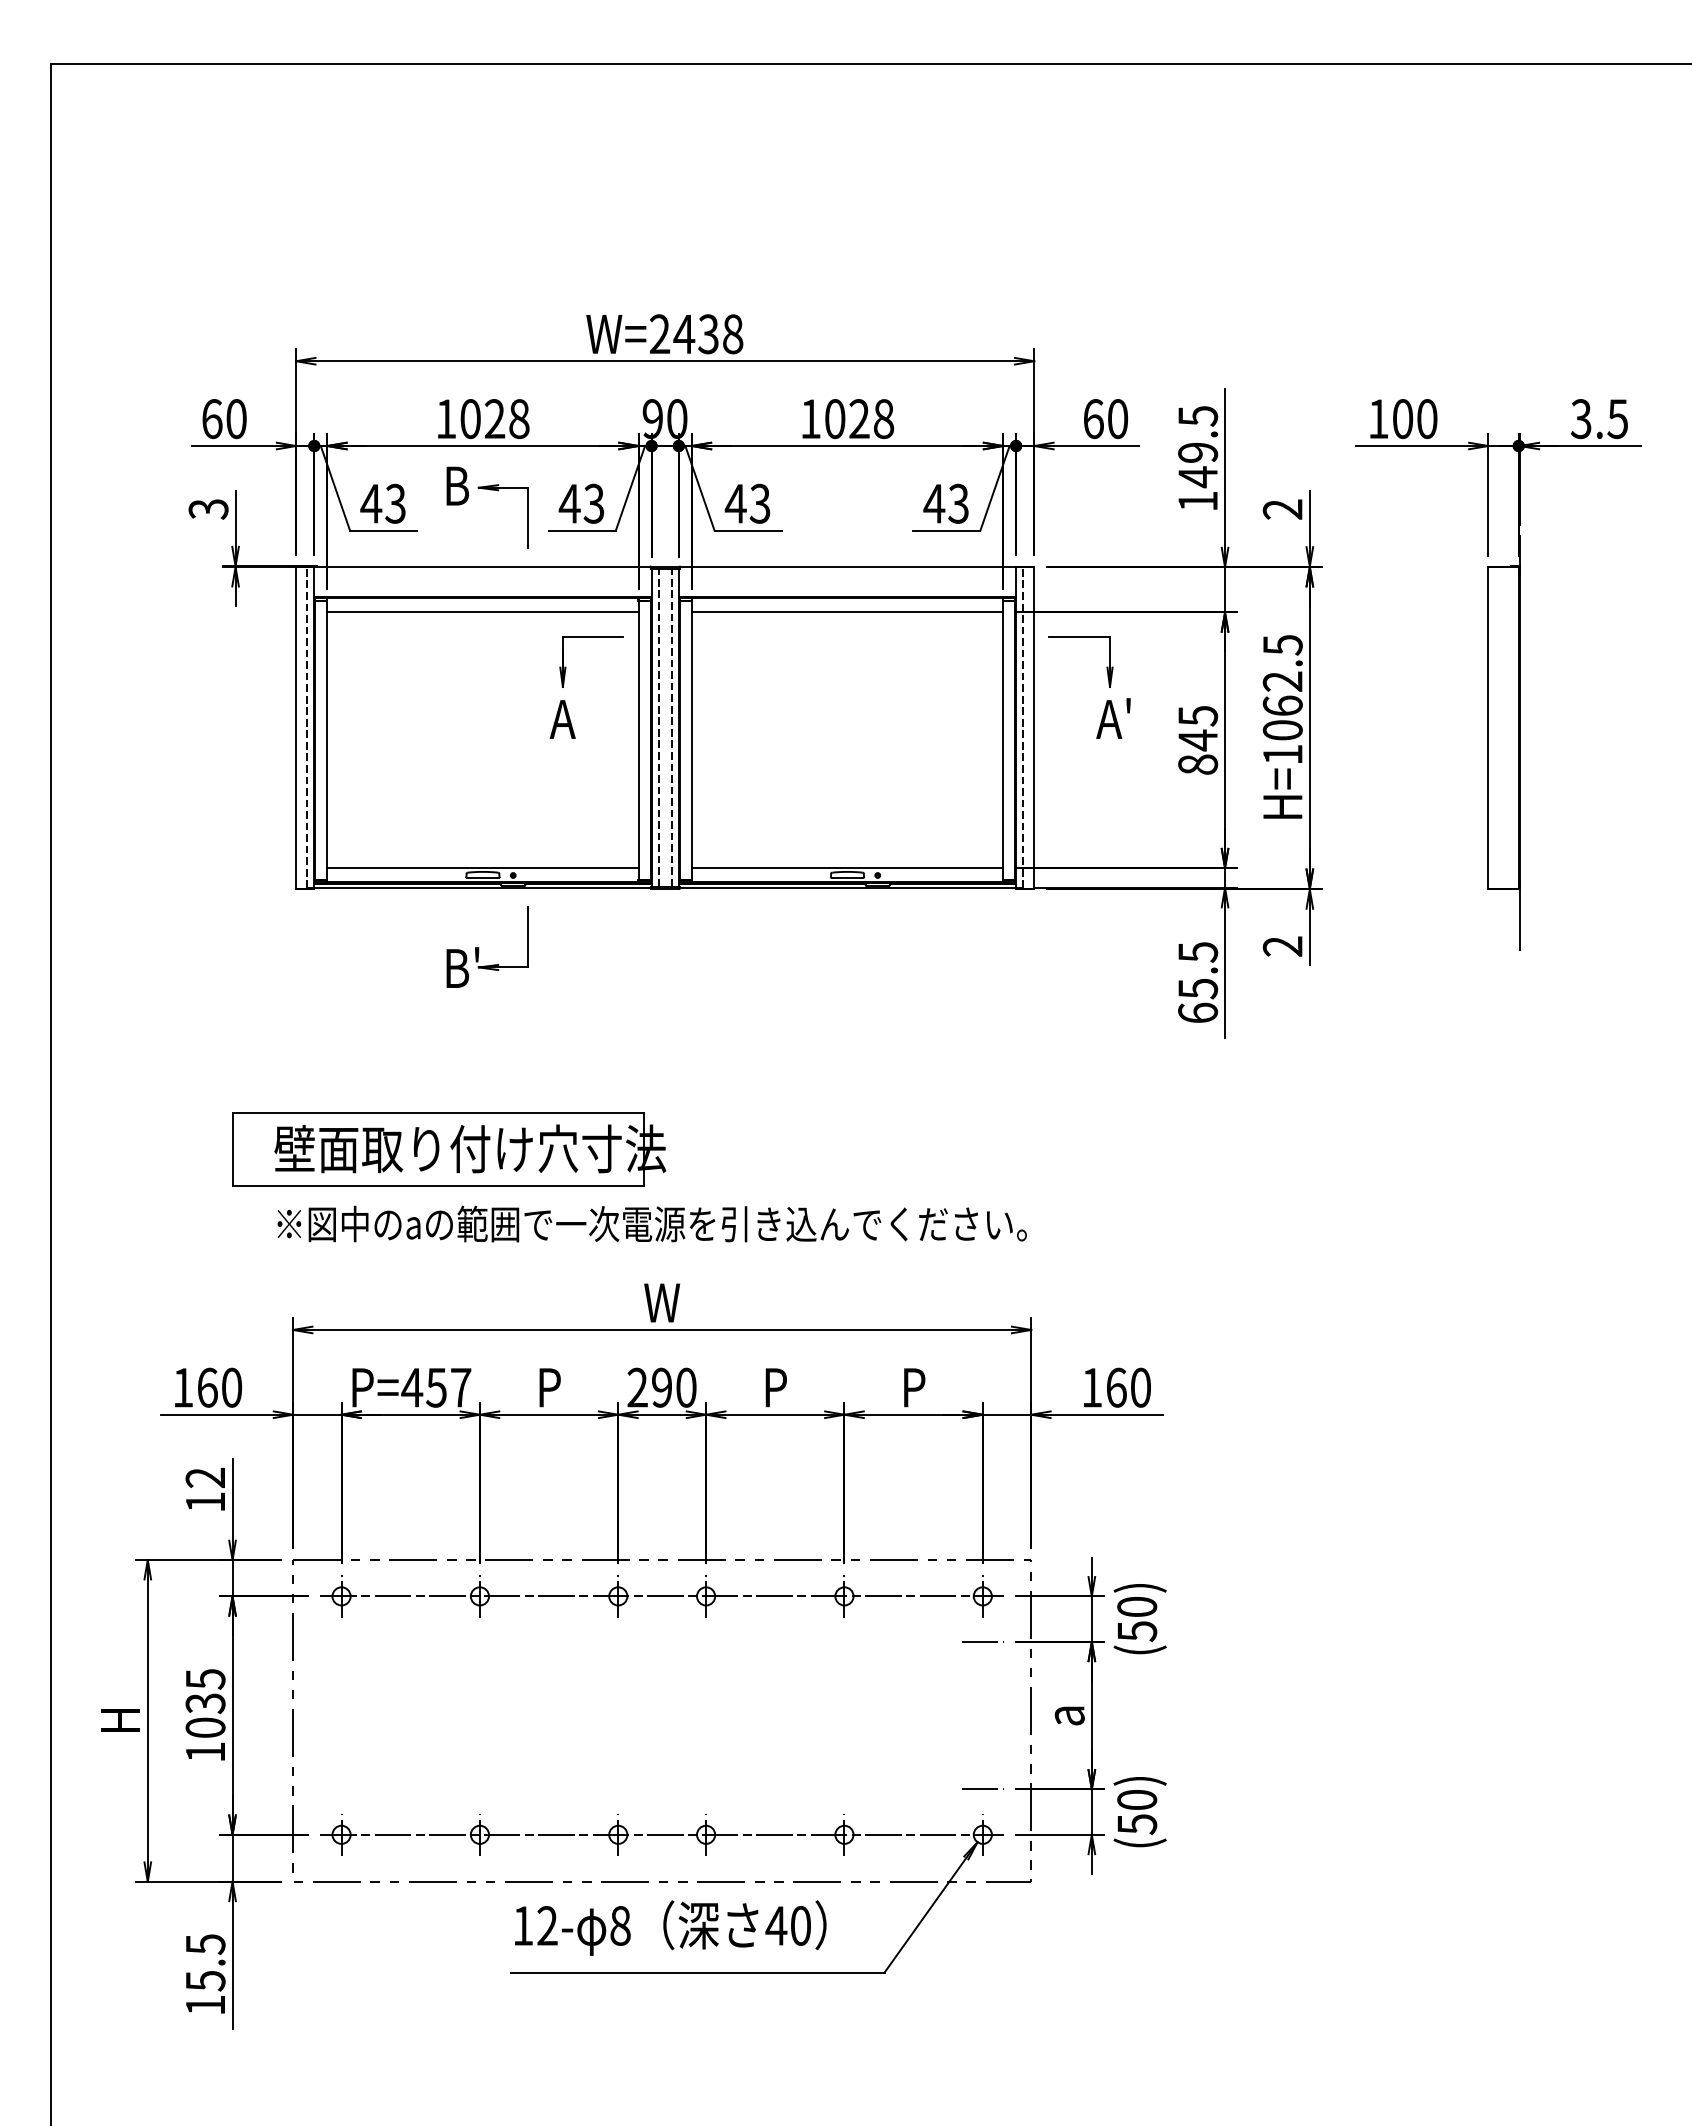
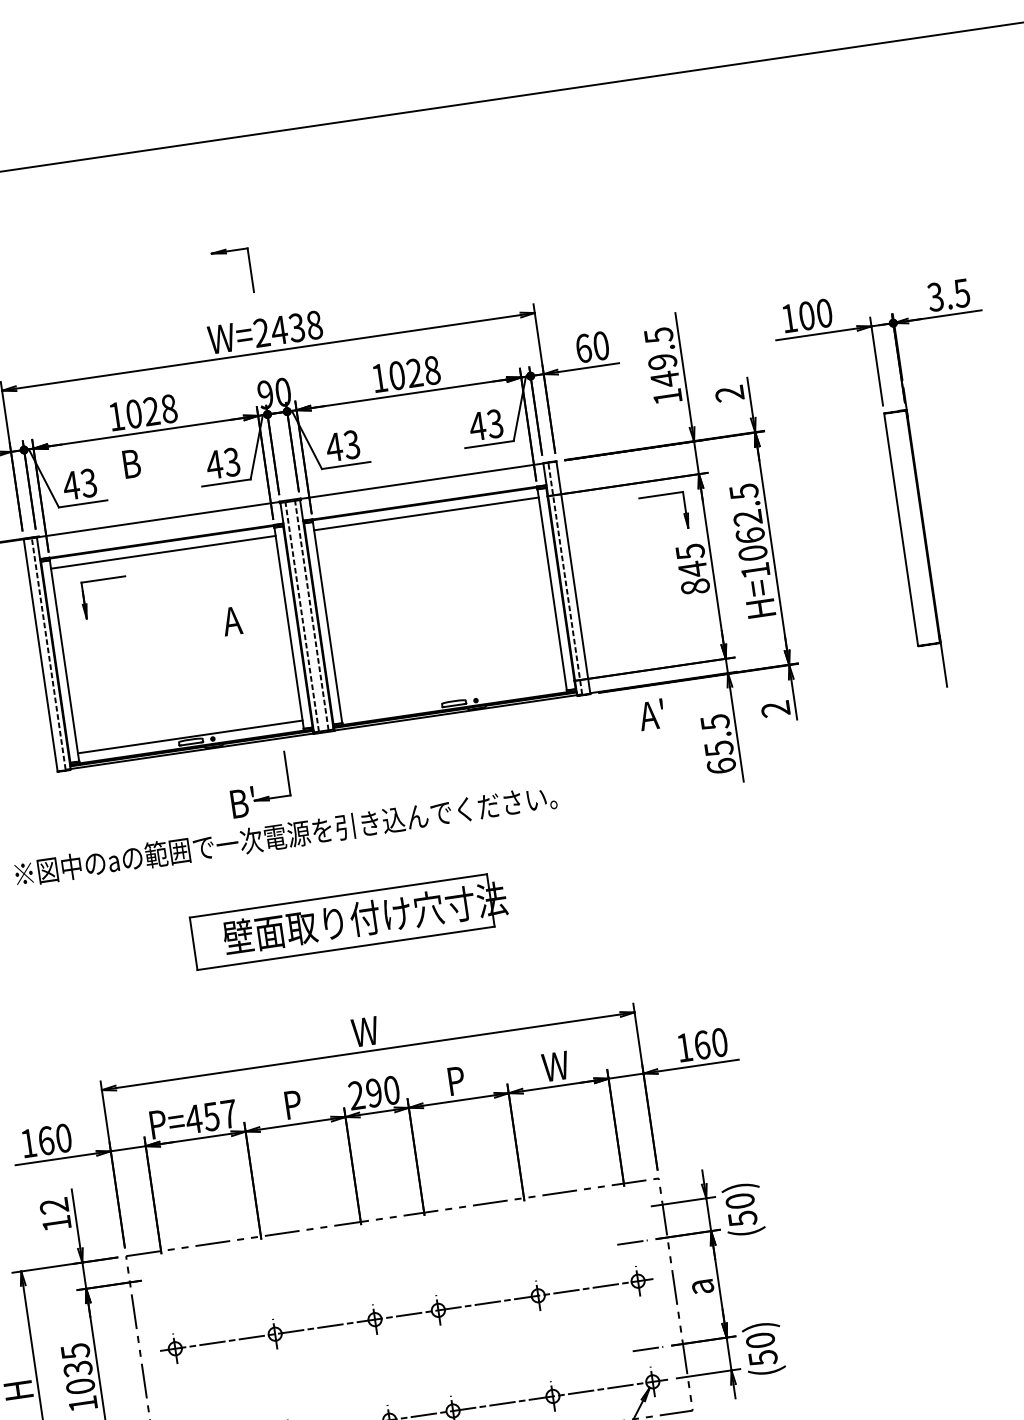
part: (527, 516) -> (249, 269), moved
part: (591, 637) -> (102, 579), moved
part: (1080, 637) -> (661, 495), moved
text: (1113, 718) -> (651, 714), moved
line: (847, 868) -> (453, 698), removed
part: (479, 947) -> (253, 786), moved
part: (449, 1149) -> (350, 920), moved
text: (651, 1223) -> (285, 835), moved
text: (913, 1387) -> (555, 1066), P -> W
part: (661, 1596) -> (406, 1315), moved

